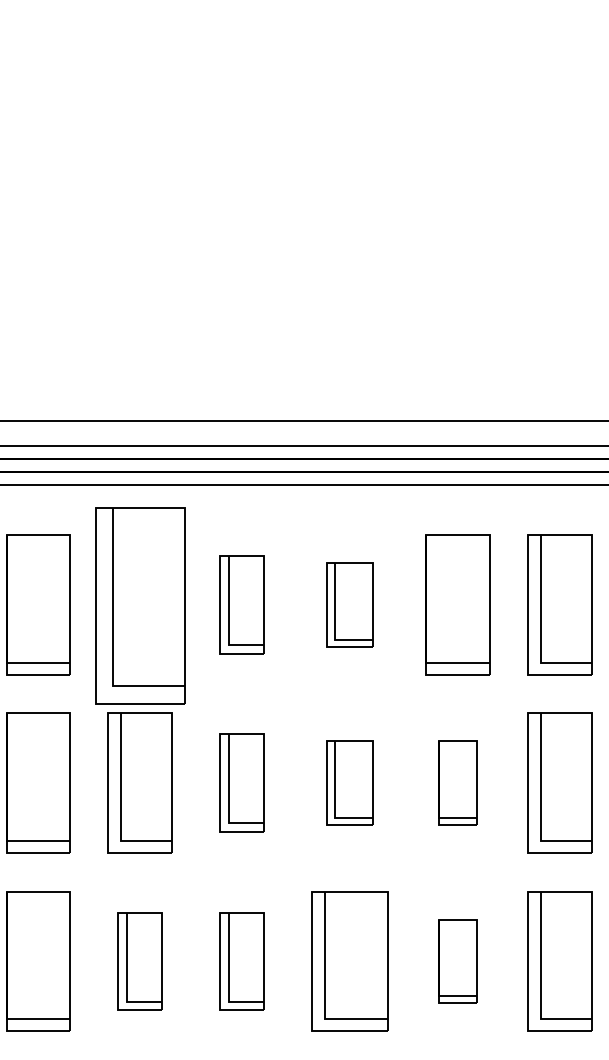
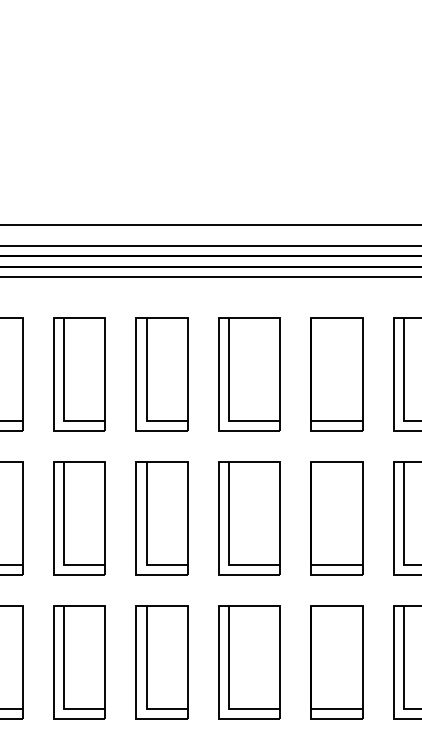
part: (139, 604) -> (79, 373), size x0.71
part: (241, 604) -> (161, 373), size x1.43
part: (349, 604) -> (249, 373), size x1.67
part: (241, 782) -> (161, 517), size x1.43
part: (349, 782) -> (249, 517), size x1.67
part: (457, 782) -> (336, 517), size x1.67
part: (139, 961) -> (79, 662), size x1.43
part: (241, 961) -> (161, 662), size x1.43
part: (457, 961) -> (336, 662), size x1.67

